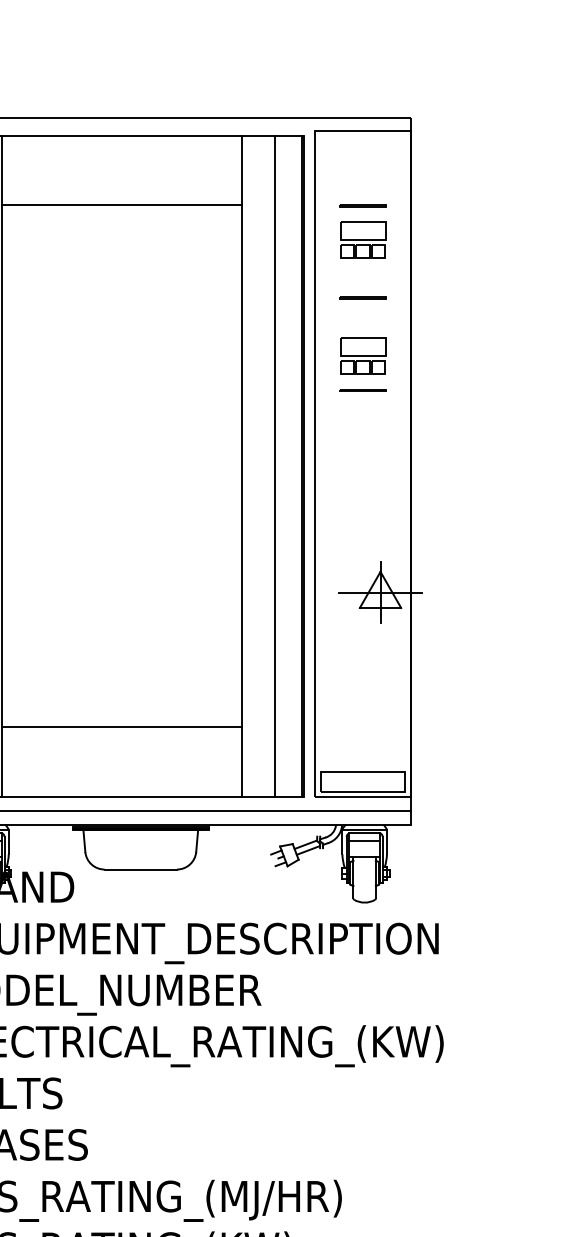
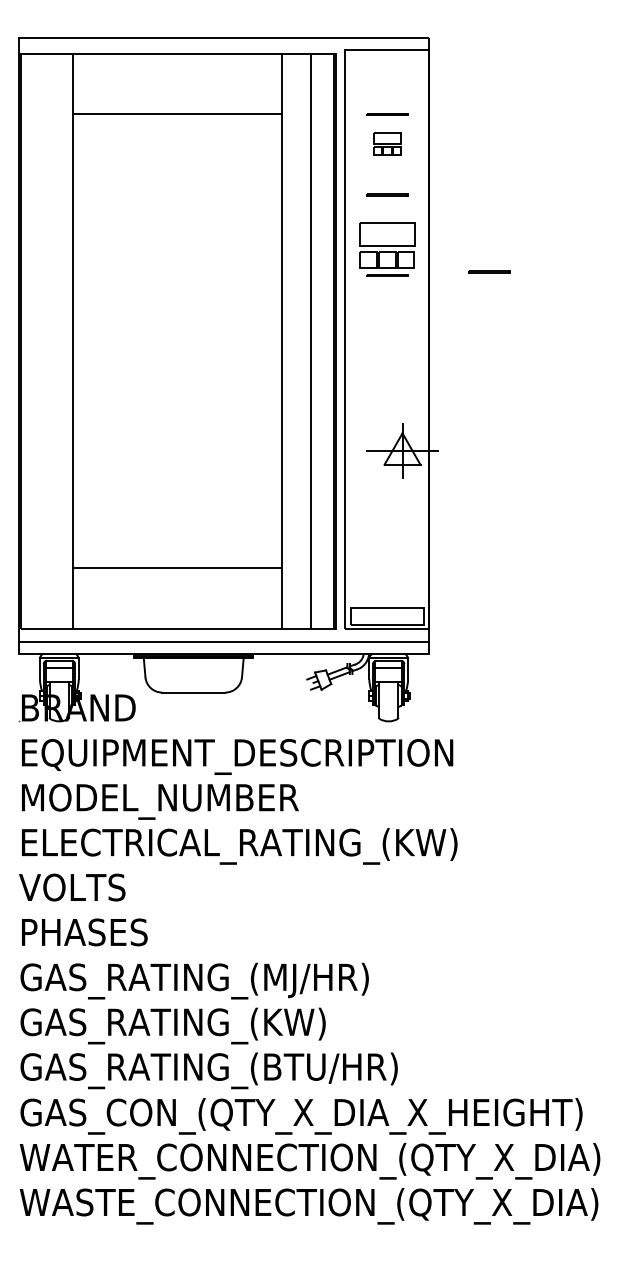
part: (363, 239) -> (387, 143), size x0.7
part: (363, 354) -> (387, 244), size x1.4
line: (480, 386) -> (489, 271), added

